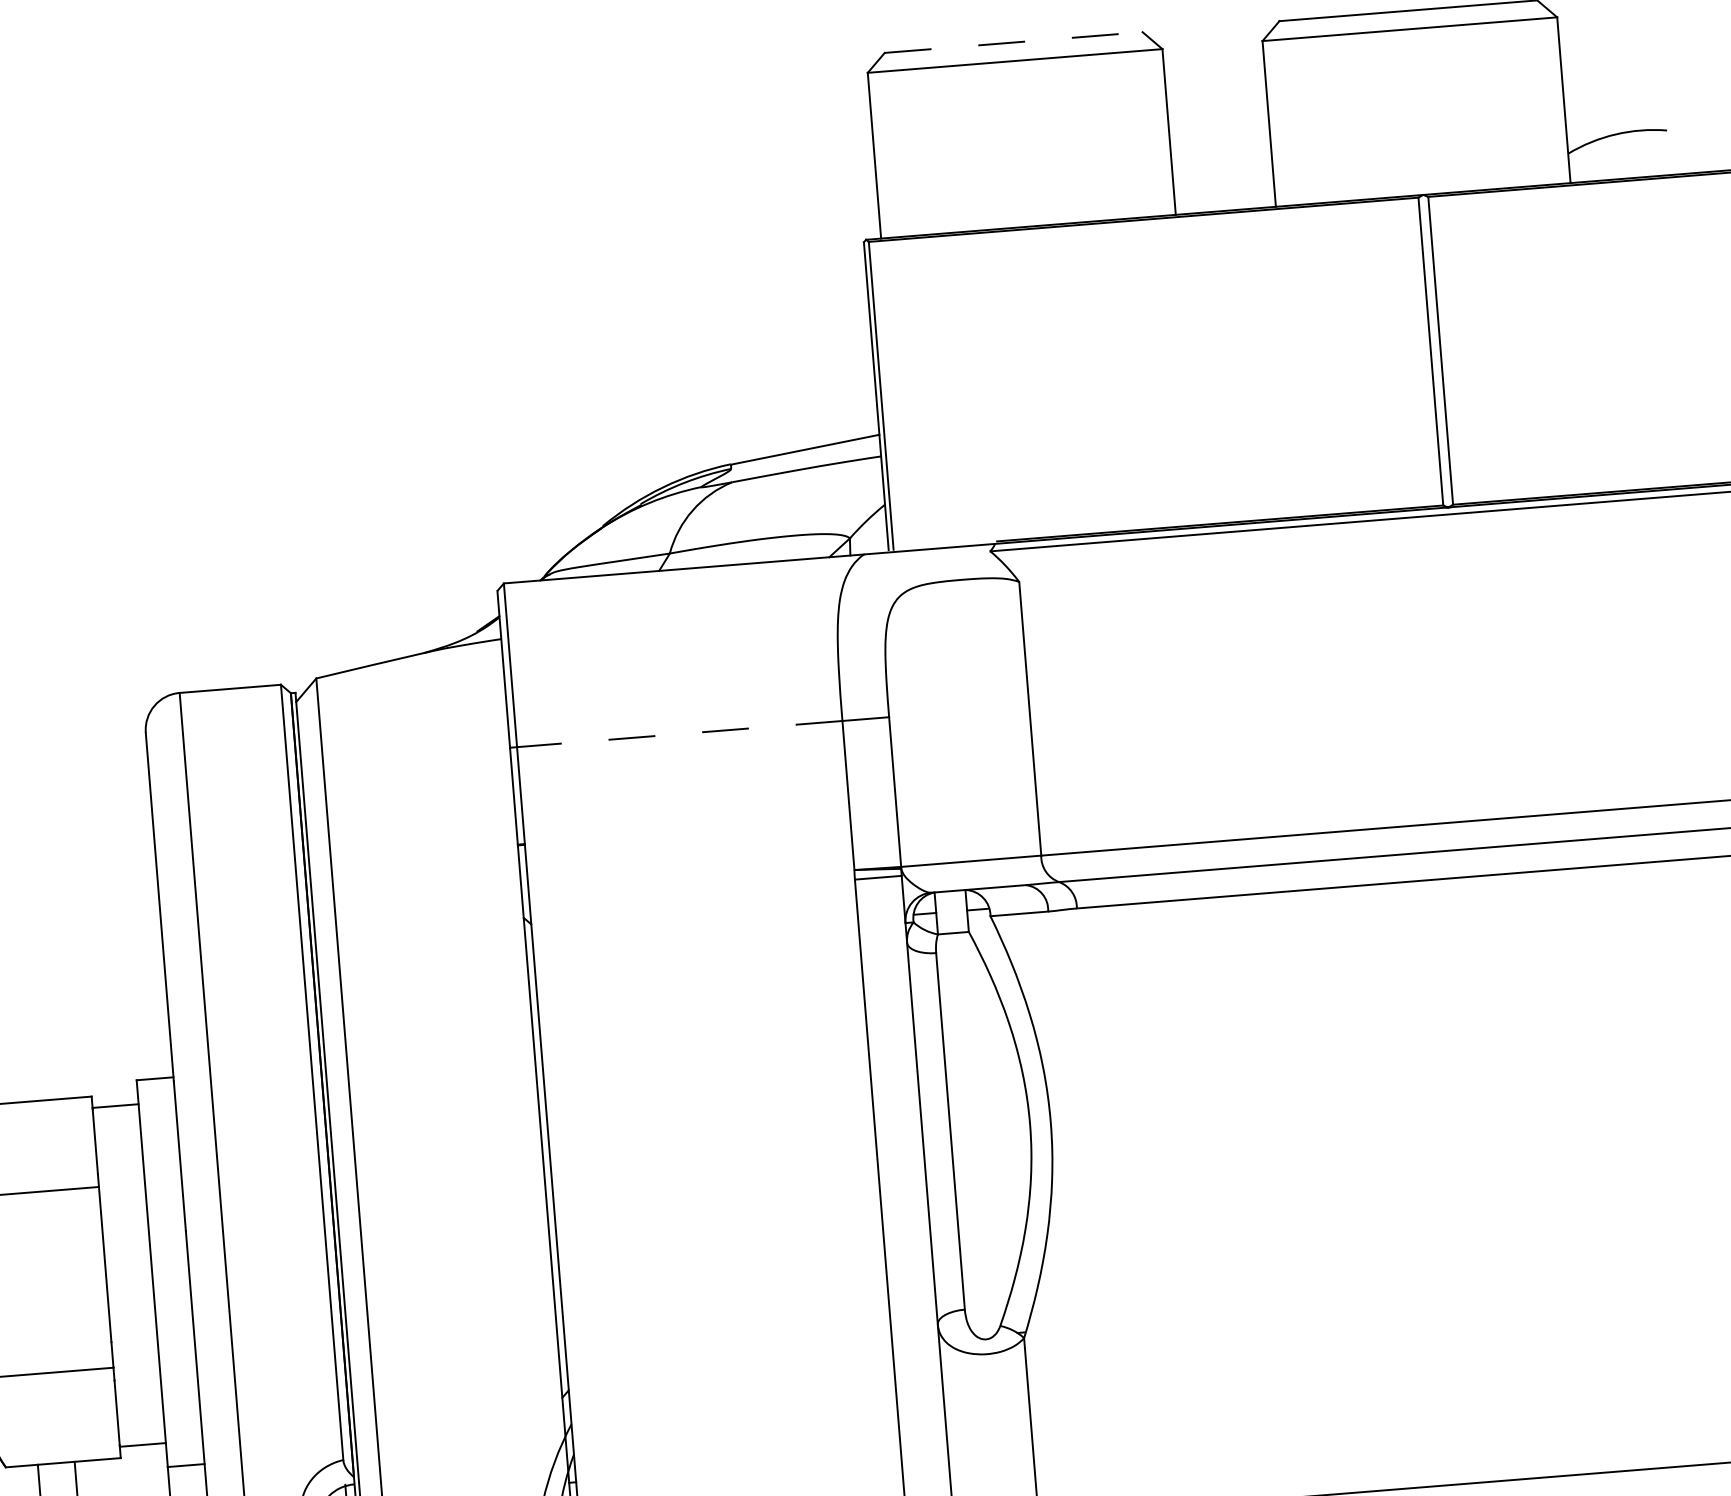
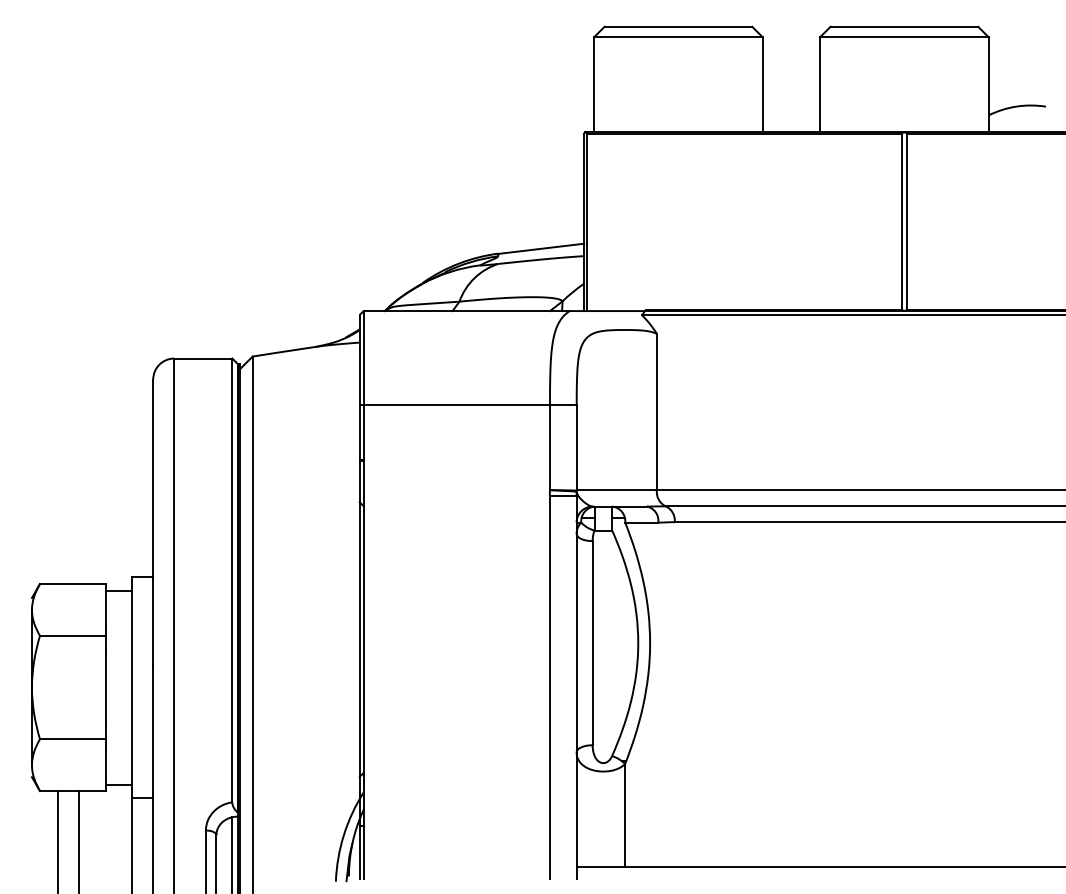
line: (1013, 42) -> (678, 26), dashed -> solid
line: (679, 733) -> (456, 404), dashed -> solid

